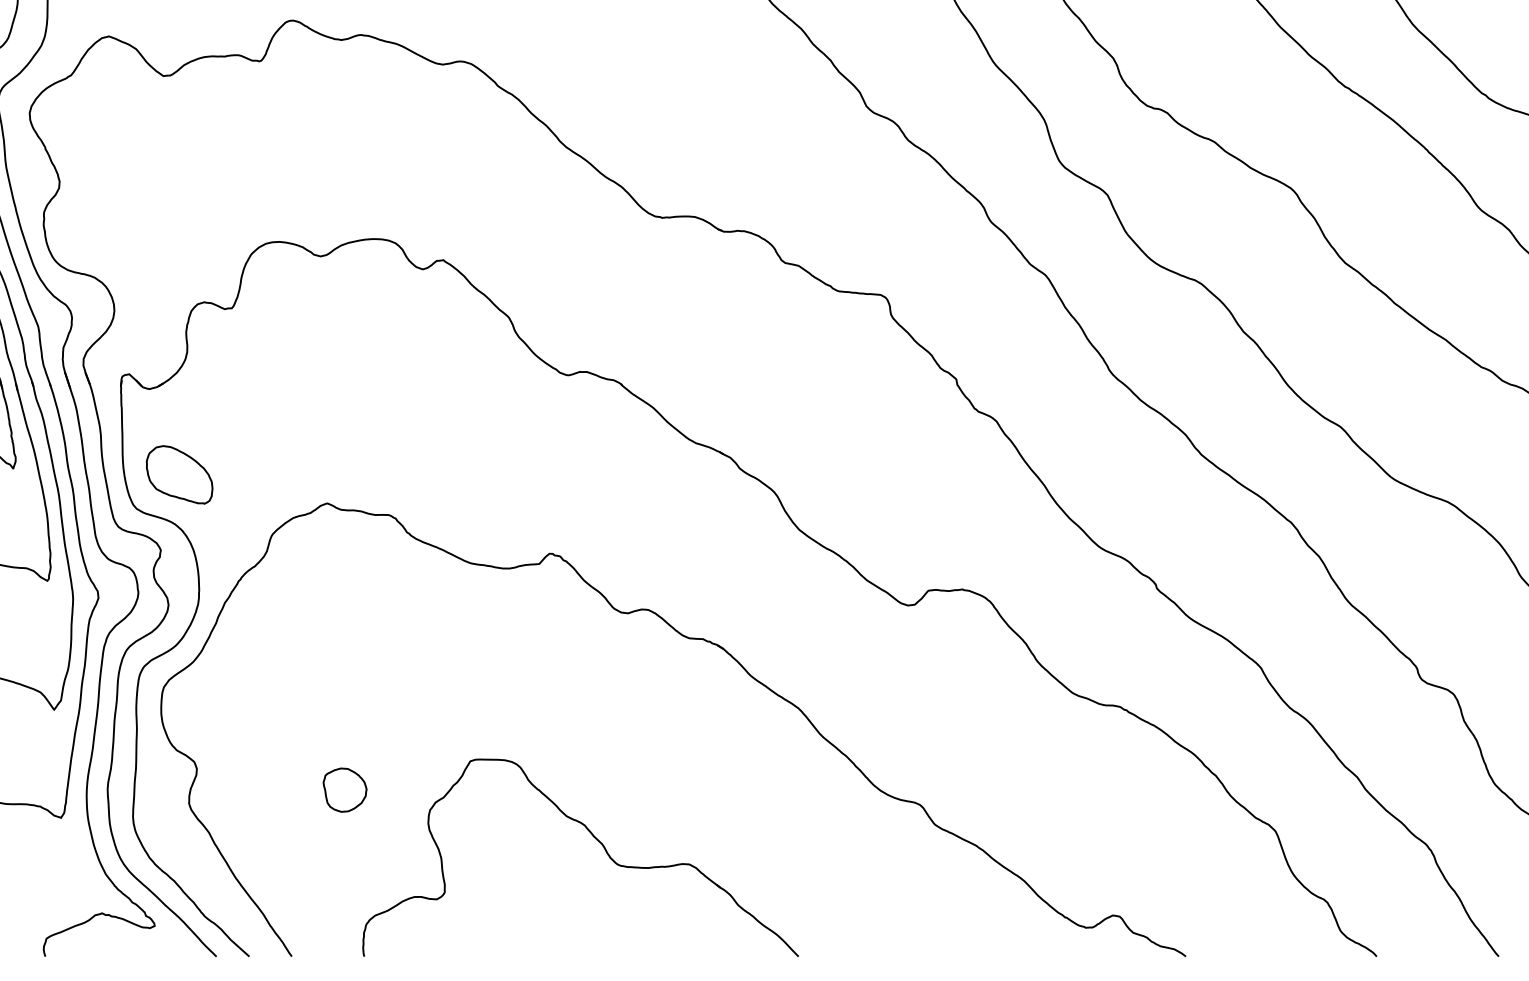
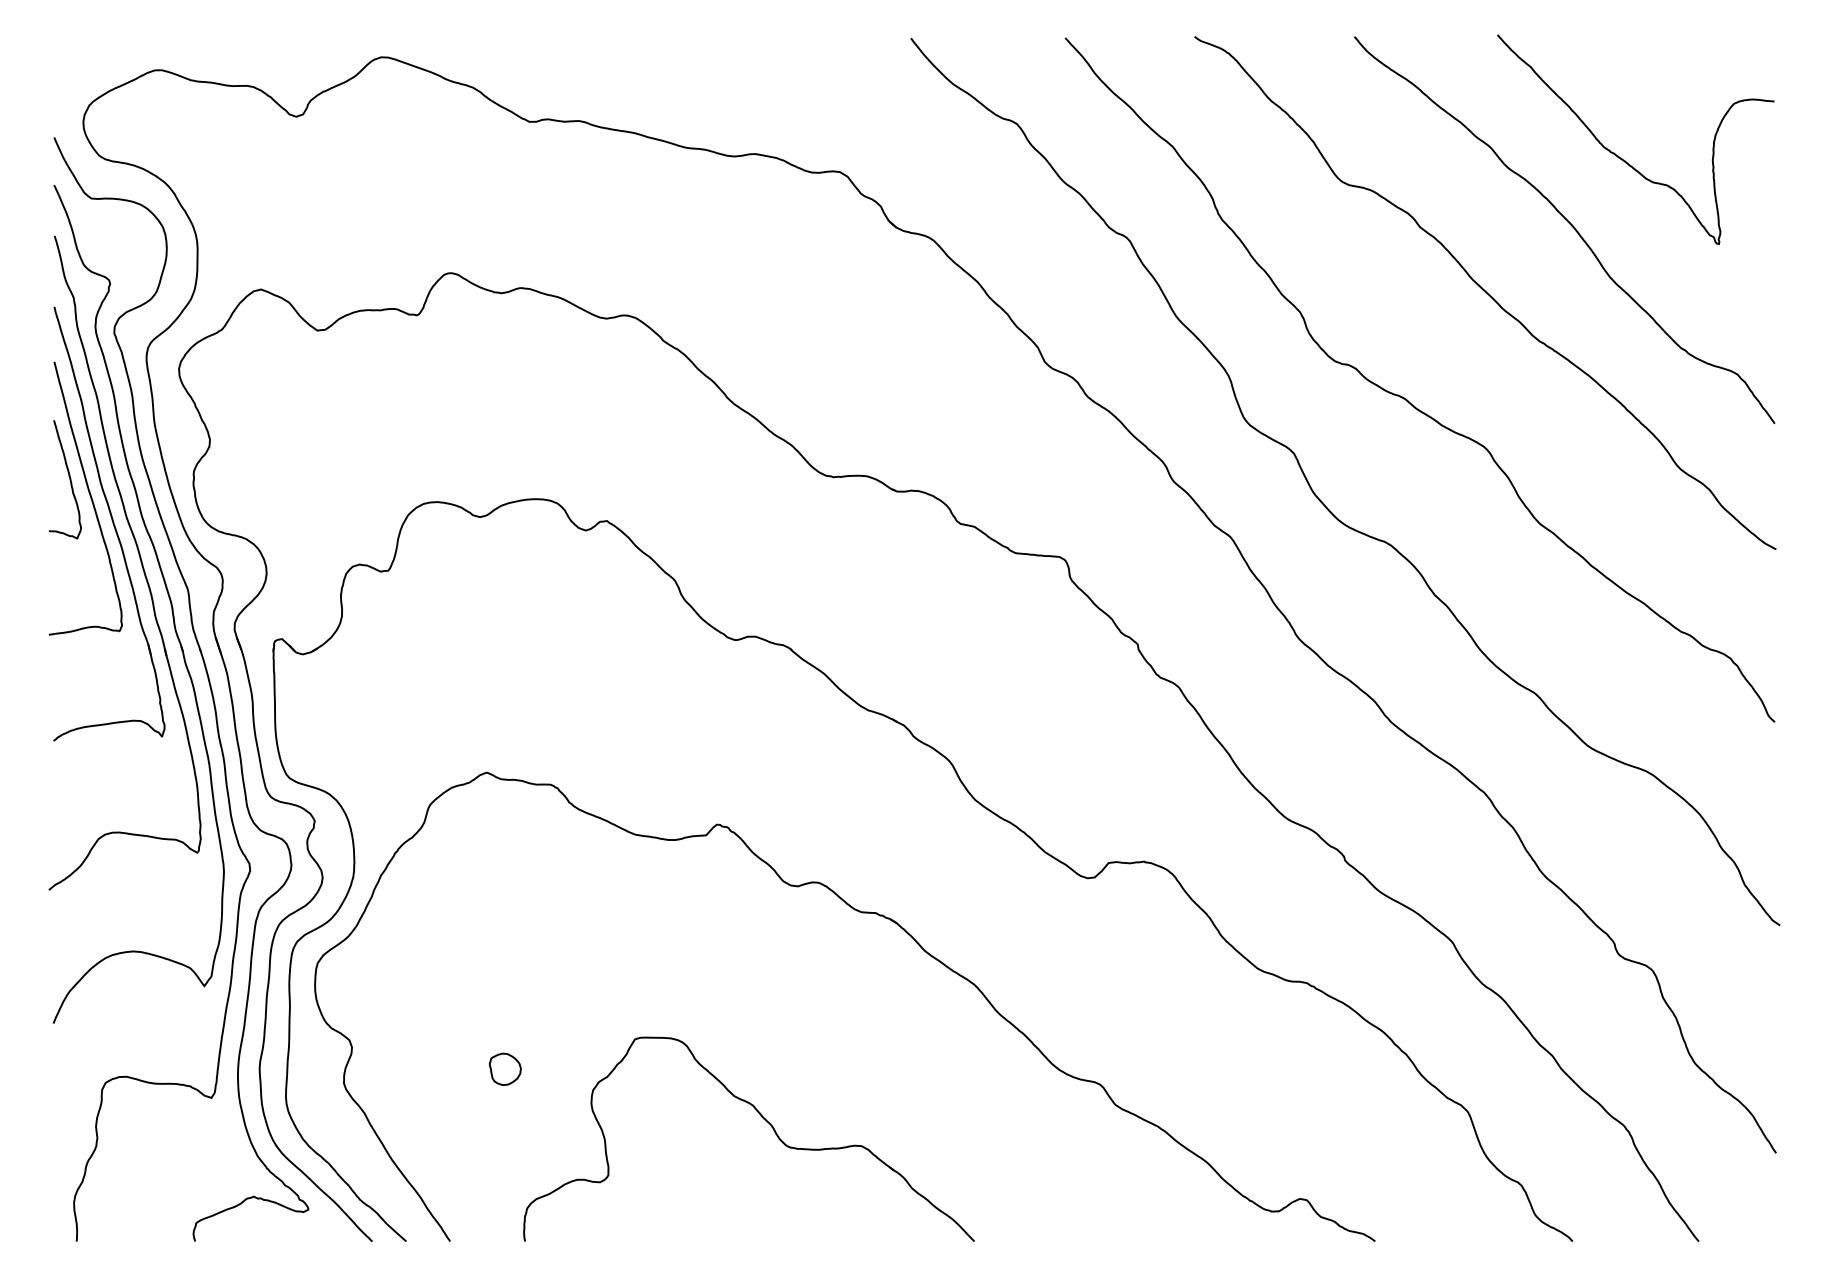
part: (179, 474) -> (334, 742), removed
part: (345, 790) -> (505, 1069), size x0.7

